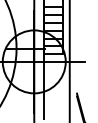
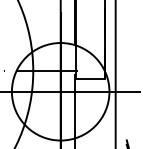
hatch: (53, 26) -> (90, 36), removed

